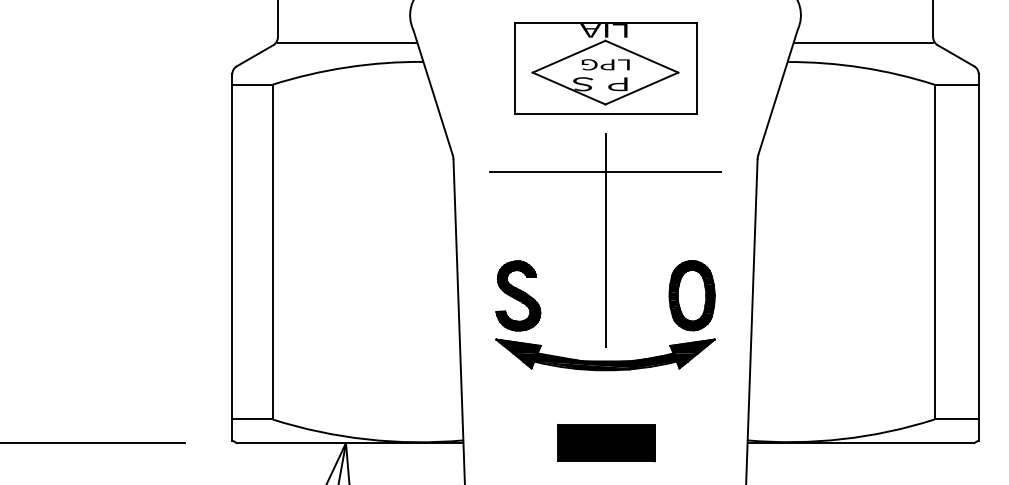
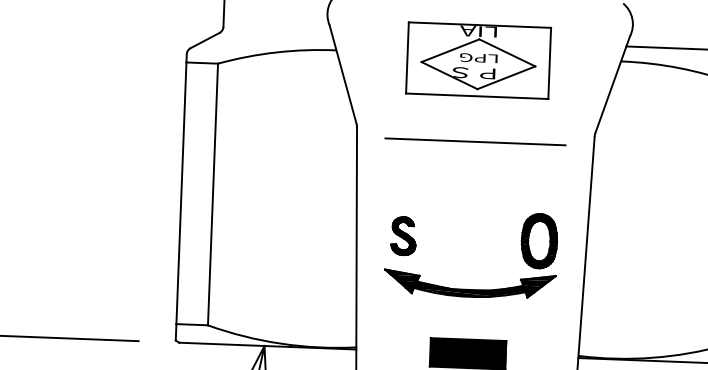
line: (347, 42) -> (277, 32), removed
line: (605, 240) -> (473, 195), removed
part: (518, 295) -> (403, 235), size x0.7

